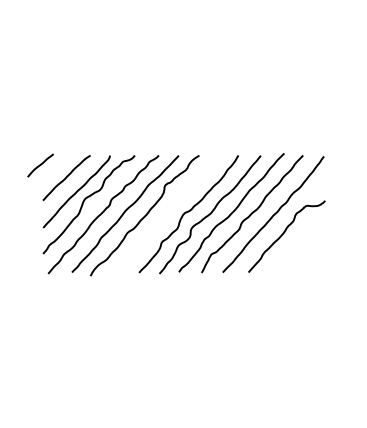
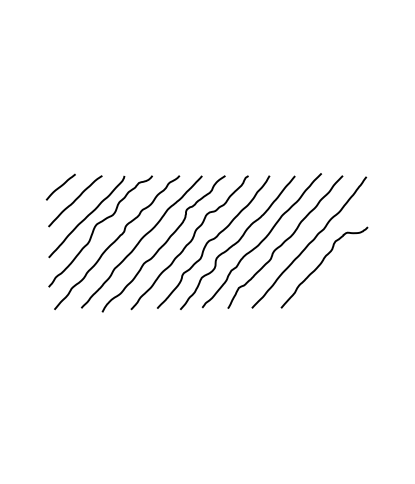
curve: (40, 164) -> (60, 186), moved
curve: (167, 214) -> (189, 242), added

